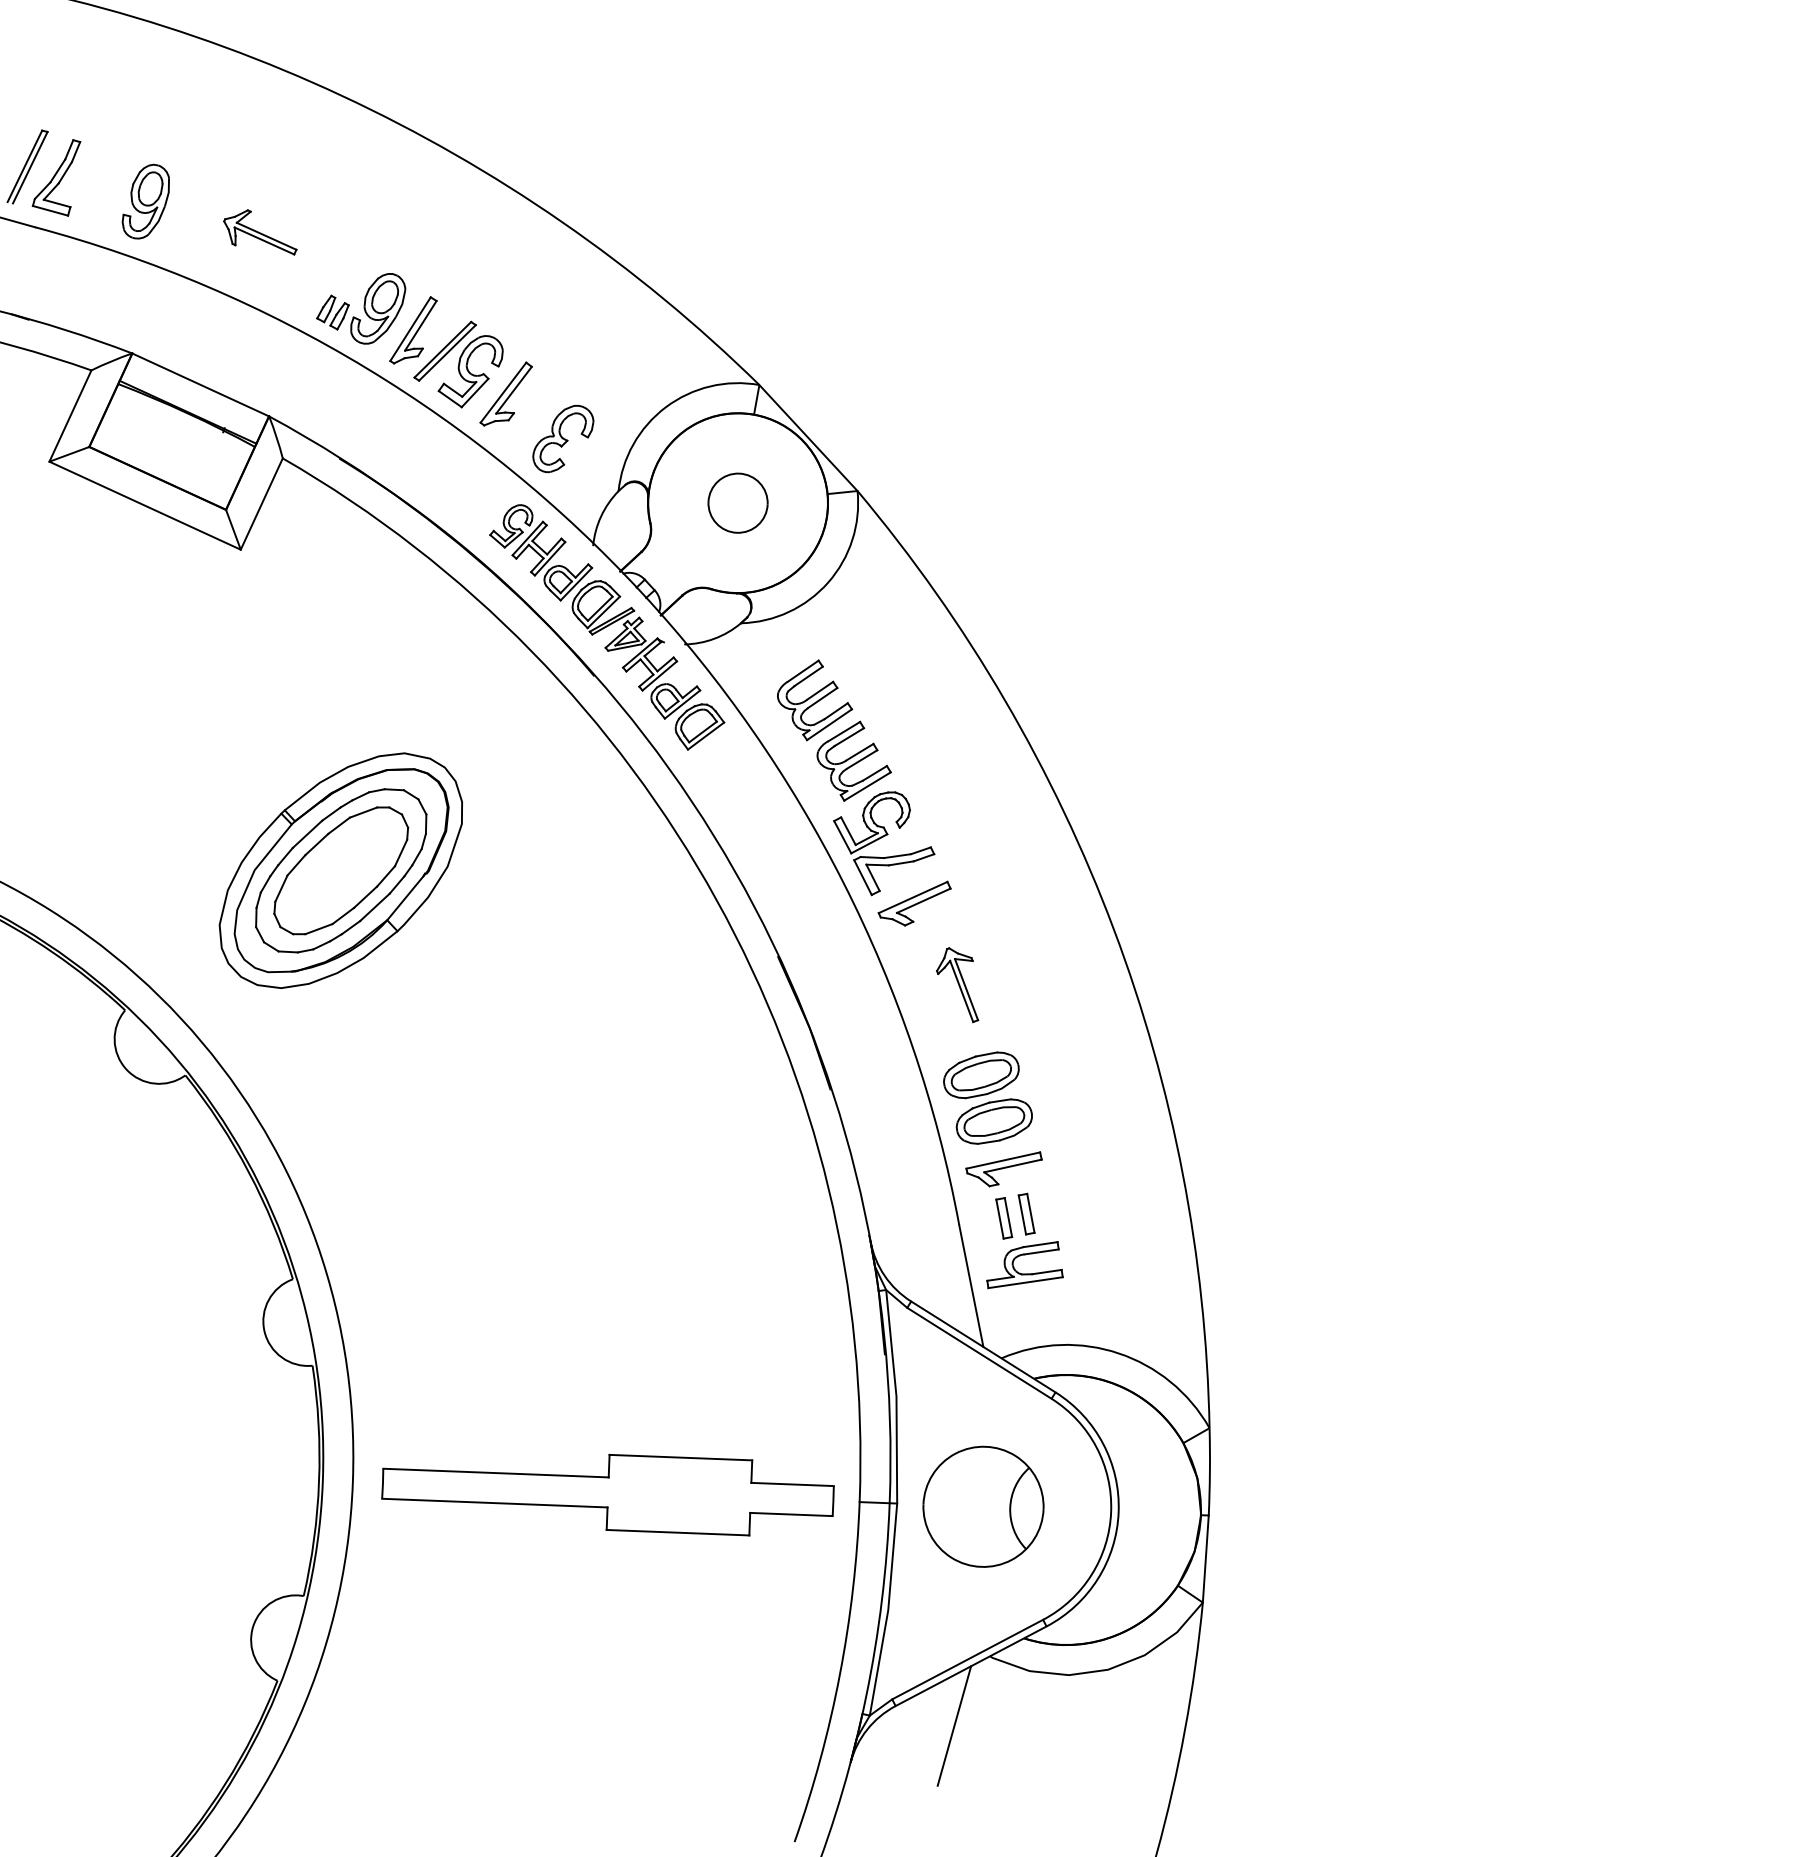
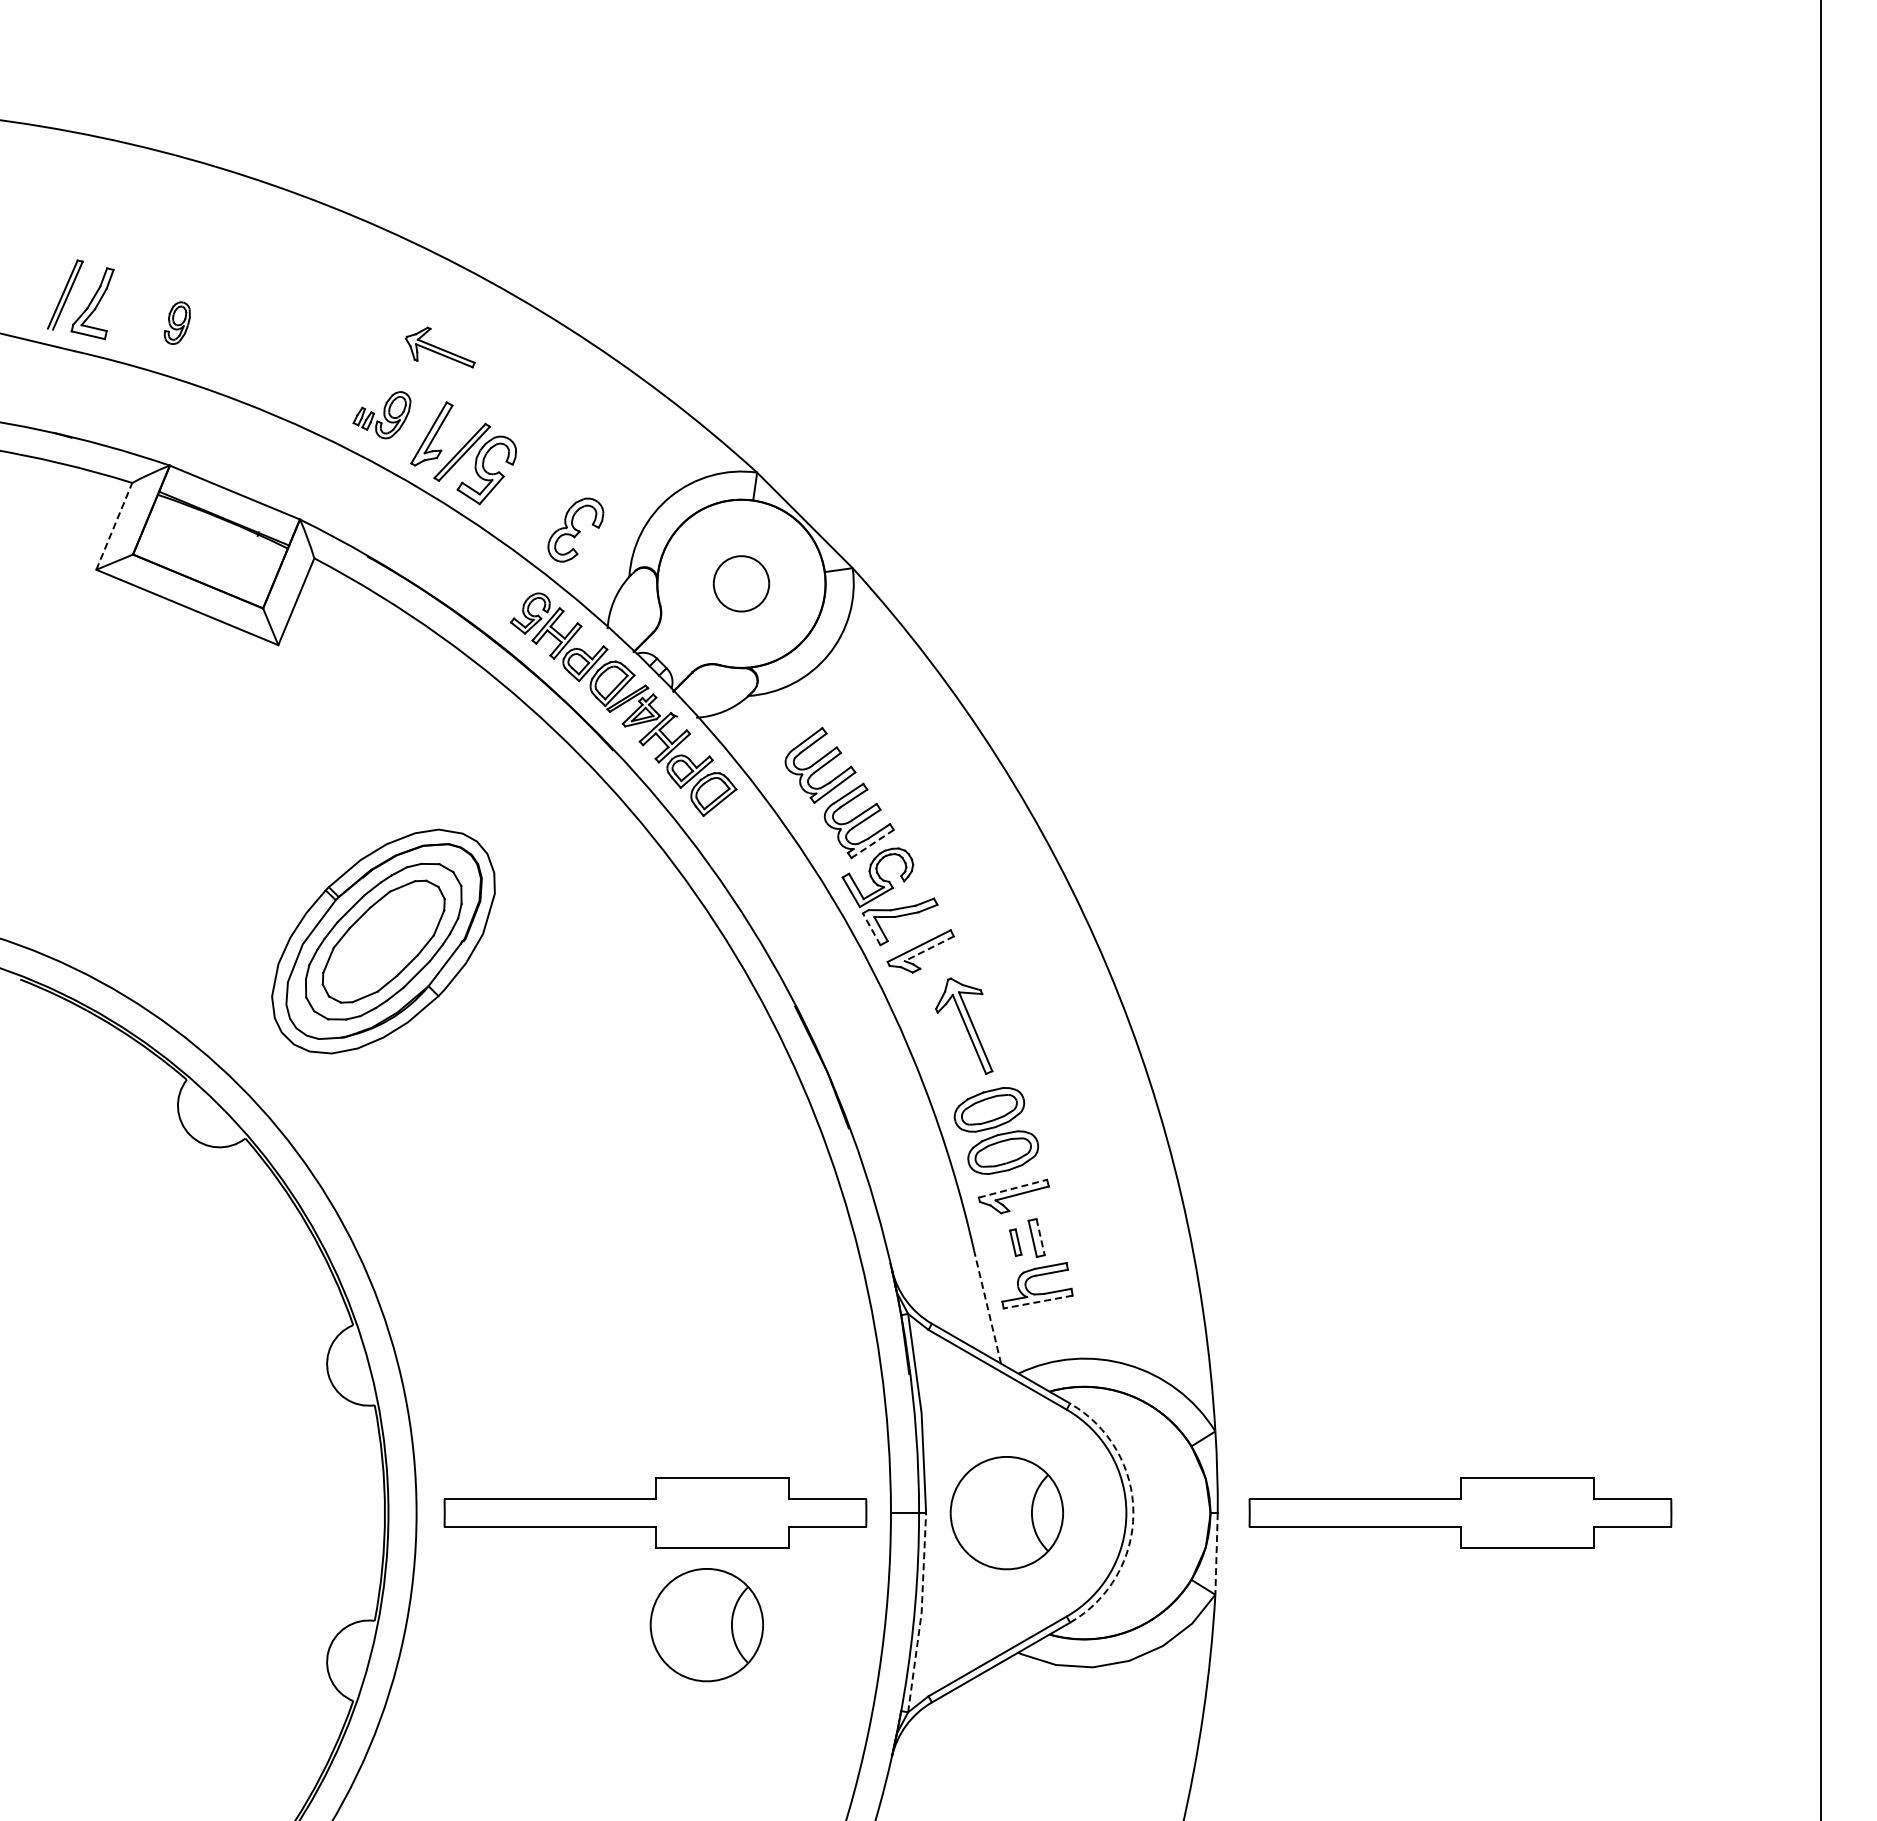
part: (146, 200) -> (177, 322), size x0.6
part: (260, 232) -> (440, 347), moved
part: (360, 308) -> (381, 415), size x0.7
part: (505, 393) -> (520, 489), removed
line: (70, 416) -> (114, 526), solid -> dashed
line: (867, 787) -> (872, 844), solid -> dashed
line: (862, 876) -> (871, 928), solid -> dashed
line: (922, 901) -> (928, 949), solid -> dashed
part: (958, 985) -> (964, 1026), size x1.4
line: (1003, 1160) -> (1013, 1188), solid -> dashed
line: (1030, 1213) -> (1040, 1237), solid -> dashed
part: (1003, 1218) -> (1015, 1242), size x0.7
line: (1024, 1283) -> (1037, 1302), solid -> dashed
line: (971, 1285) -> (987, 1306), solid -> dashed
arc: (1118, 1512) -> (1133, 1513), solid -> dashed
part: (1468, 1524) -> (1460, 1512), added
line: (1205, 1558) -> (1216, 1553), solid -> dashed
line: (888, 1610) -> (921, 1613), solid -> dashed
part: (657, 1614) -> (706, 1625), added
line: (954, 1725) -> (987, 1718), removed

